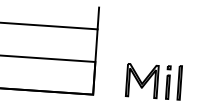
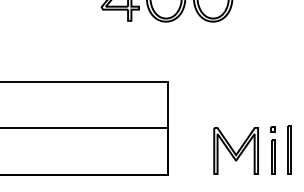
line: (98, 17) -> (167, 65), removed

